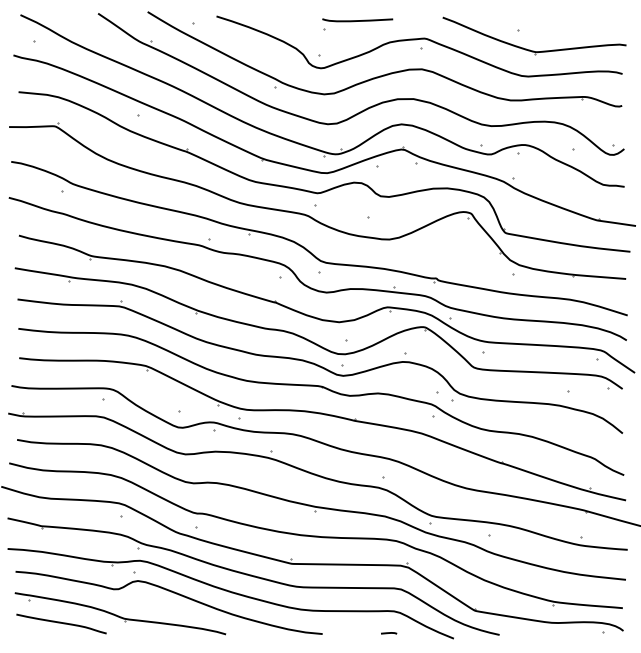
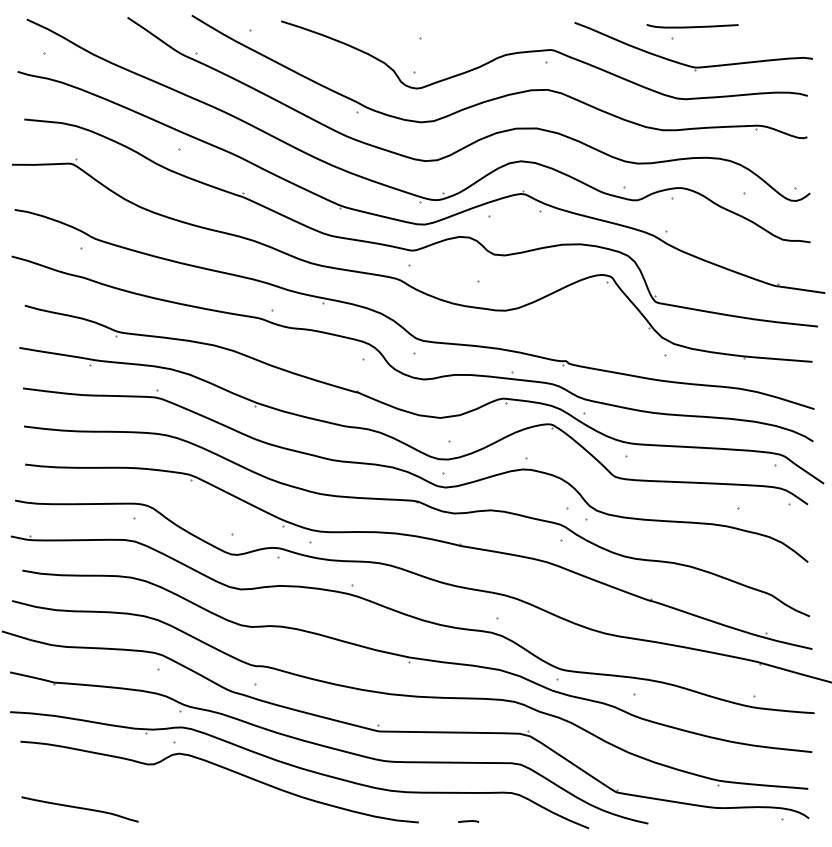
curve: (357, 20) -> (692, 26), moved
part: (120, 613) -> (156, 795), removed
line: (389, 633) -> (469, 821), moved

